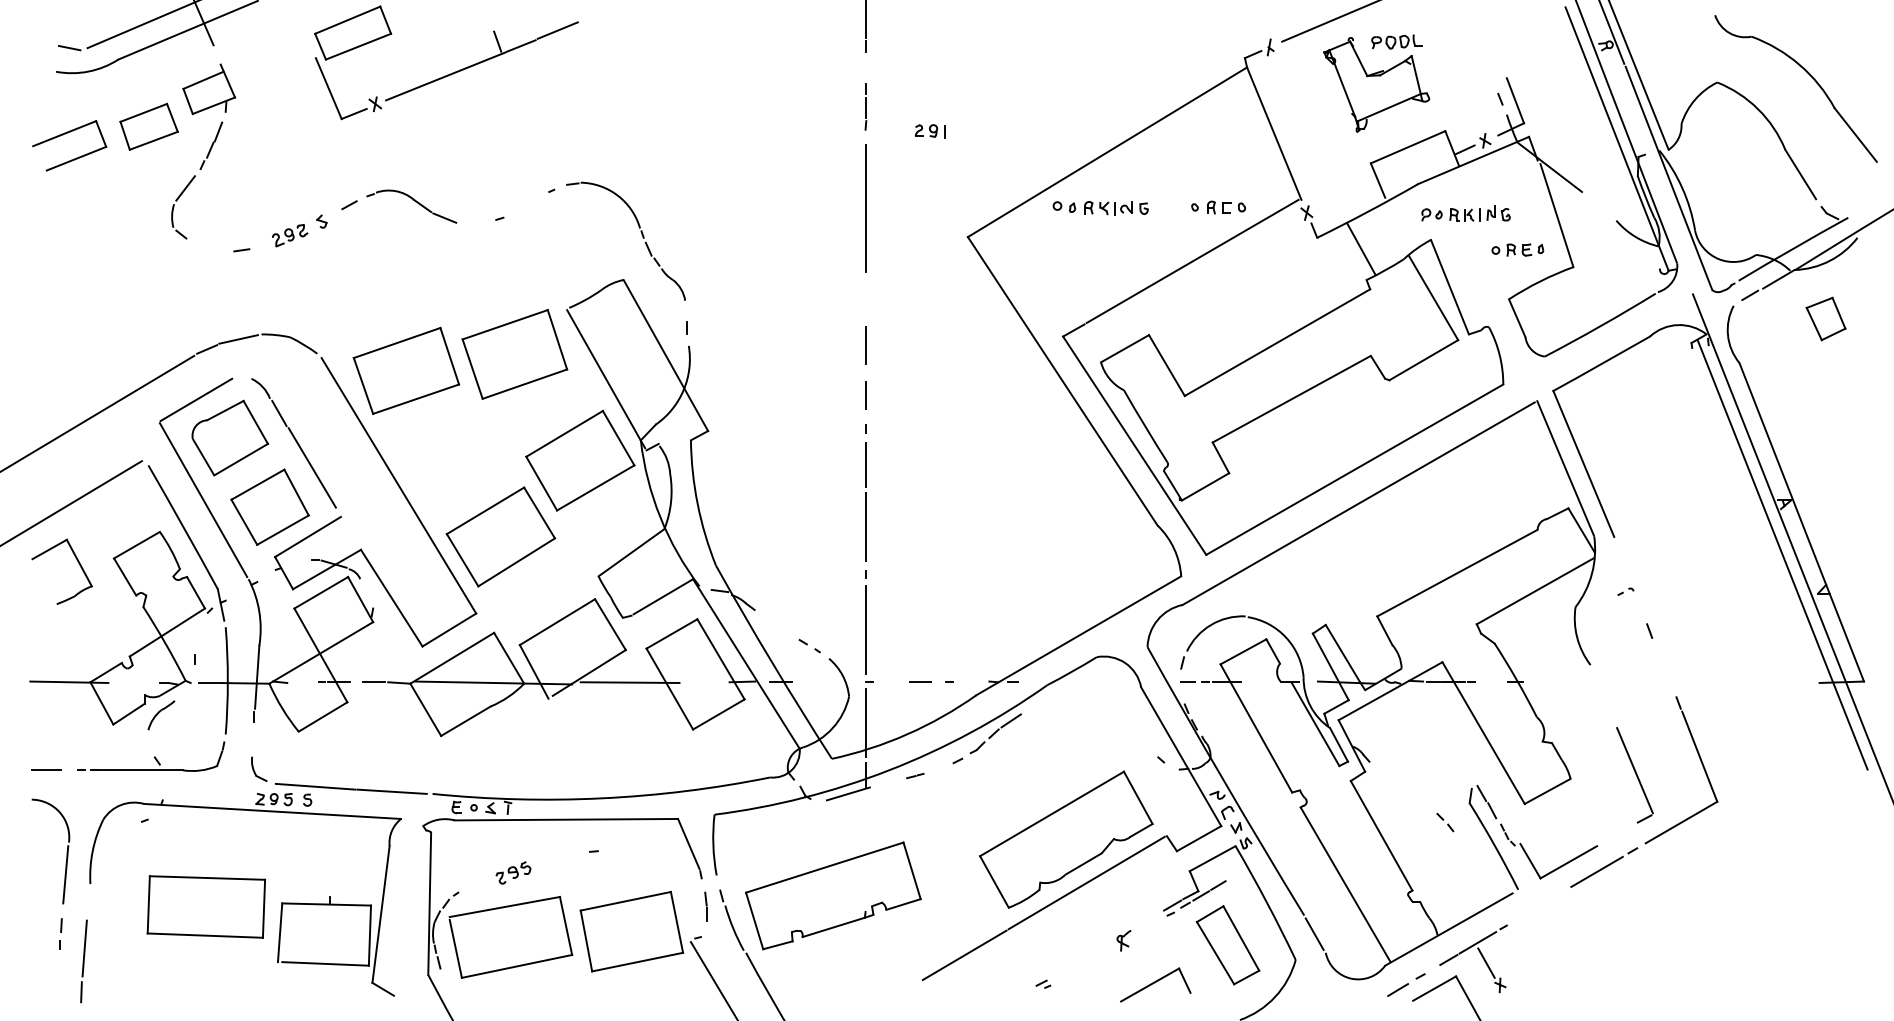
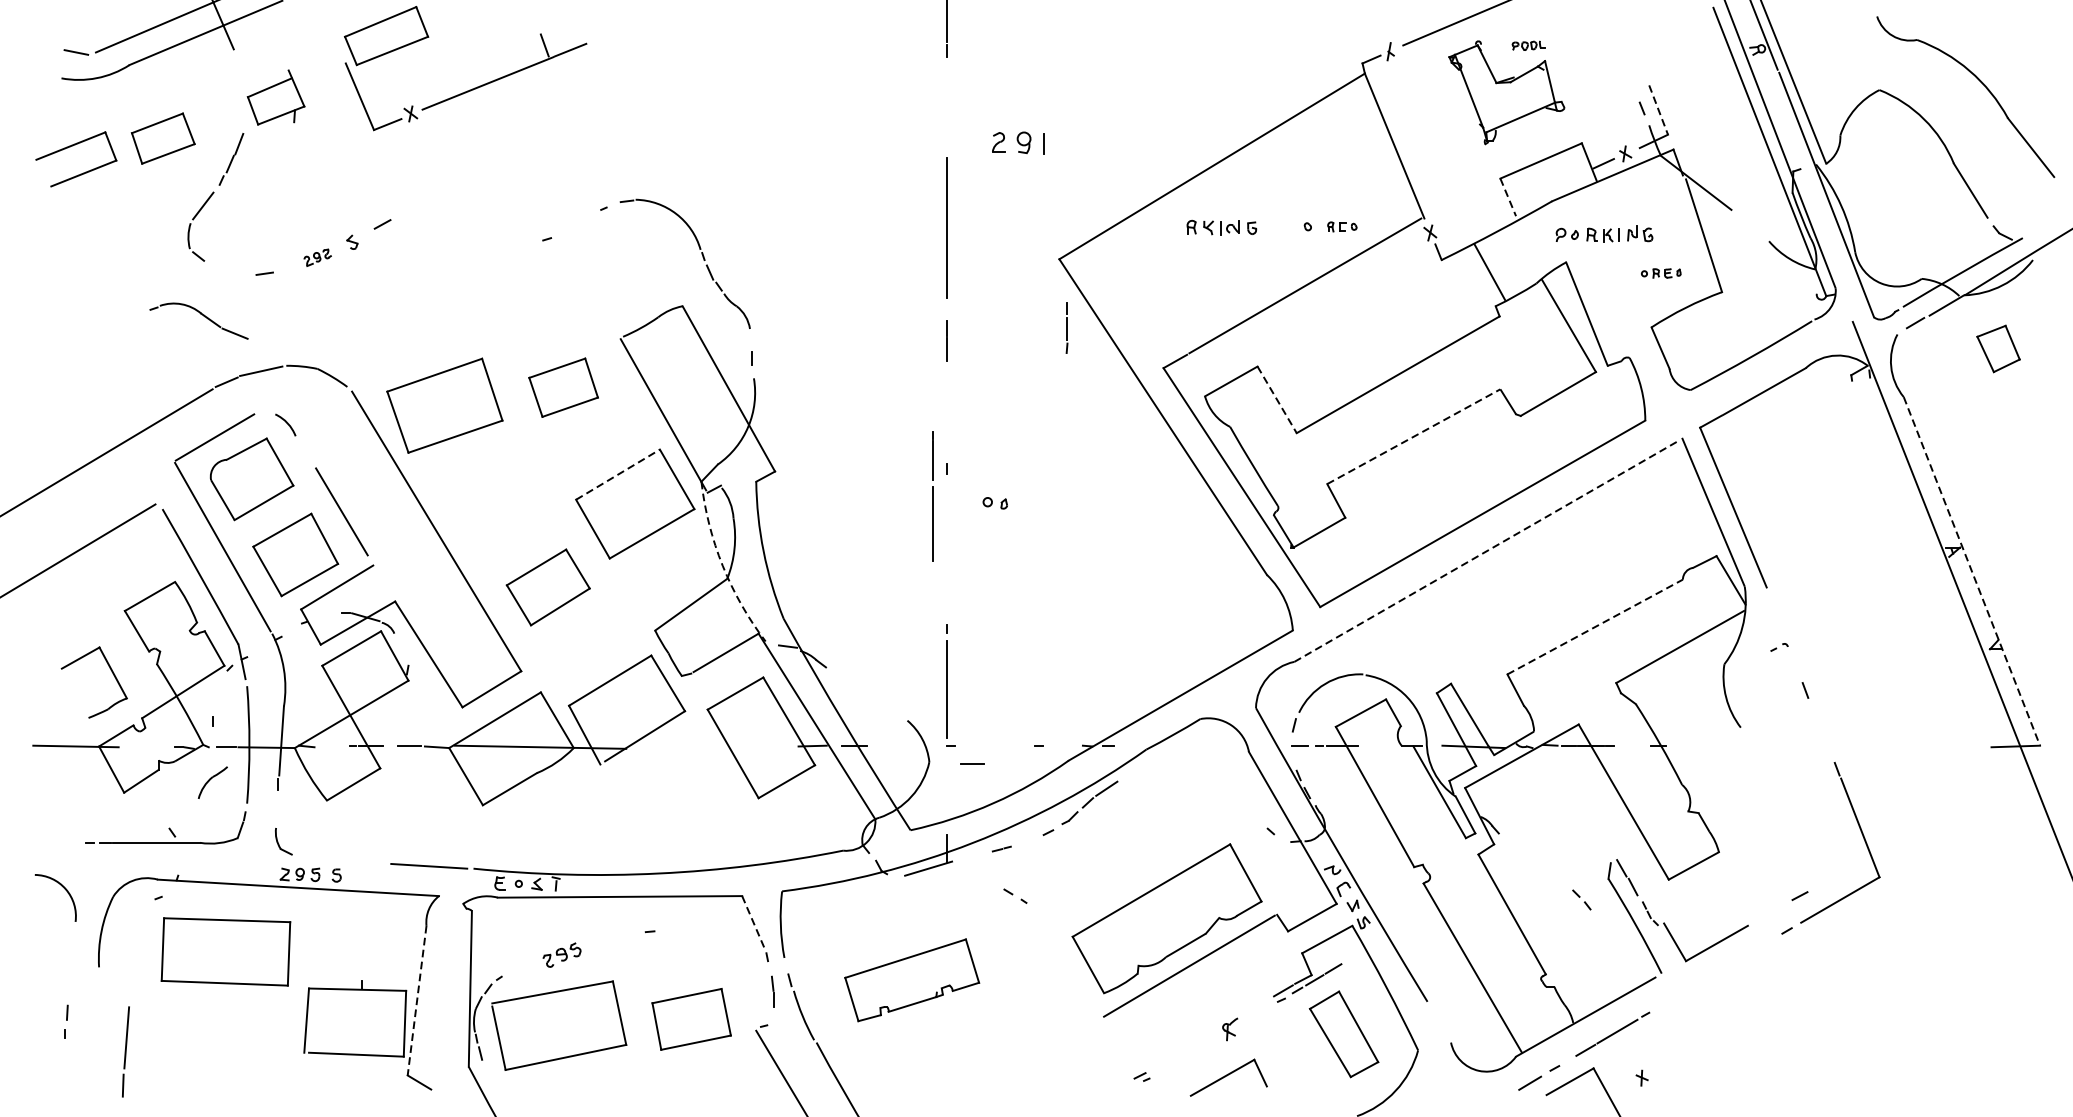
line: (557, 30) -> (610, 33), removed
part: (1396, 41) -> (1528, 45), size x0.6
part: (209, 89) -> (276, 97), moved
line: (1515, 101) -> (1658, 110), solid -> dashed
part: (865, 106) -> (1066, 327), moved
part: (929, 131) -> (1017, 143), size x1.6
line: (1378, 180) -> (1508, 197), solid -> dashed
part: (411, 206) -> (198, 321), moved
part: (1063, 206) -> (994, 502), moved
part: (1226, 207) -> (1342, 226), size x0.7
part: (290, 235) -> (318, 257), size x0.7
part: (1517, 249) -> (1660, 272), size x0.7
line: (865, 345) -> (947, 340), moved
part: (514, 354) -> (563, 387), size x0.6
line: (1167, 365) -> (1277, 399), solid -> dashed
line: (865, 394) -> (947, 431), removed
line: (1292, 398) -> (1414, 435), solid -> dashed
line: (279, 413) -> (305, 452), removed
line: (564, 433) -> (617, 474), solid -> dashed
line: (865, 501) -> (933, 496), moved
line: (1359, 503) -> (1487, 550), solid -> dashed
arc: (660, 517) -> (722, 566), solid -> dashed
line: (1801, 522) -> (1971, 571), solid -> dashed
part: (500, 536) -> (547, 586), size x0.7
line: (1782, 554) -> (1950, 606), removed
part: (76, 560) -> (110, 670), moved
line: (1457, 572) -> (1595, 626), solid -> dashed
part: (809, 646) -> (1015, 896), moved
line: (920, 681) -> (972, 764), moved
line: (629, 682) -> (689, 746), removed
part: (161, 715) -> (212, 782), moved
line: (865, 722) -> (947, 790), removed
line: (46, 770) -> (50, 843), removed
line: (1634, 770) -> (1788, 843), removed
line: (315, 786) -> (345, 860), removed
line: (688, 844) -> (753, 924), solid -> dashed
line: (1596, 871) -> (1747, 953), removed
line: (65, 874) -> (71, 956), removed
part: (833, 895) -> (912, 979), size x0.7
part: (206, 906) -> (226, 951), moved
line: (381, 914) -> (417, 1000), solid -> dashed
part: (631, 931) -> (691, 1019), size x0.7
line: (1314, 933) -> (1438, 1021), removed
line: (964, 955) -> (1055, 1045), removed
line: (83, 961) -> (125, 1052), moved
line: (1486, 962) -> (1626, 1053), removed
part: (1155, 984) -> (1228, 1077), moved

